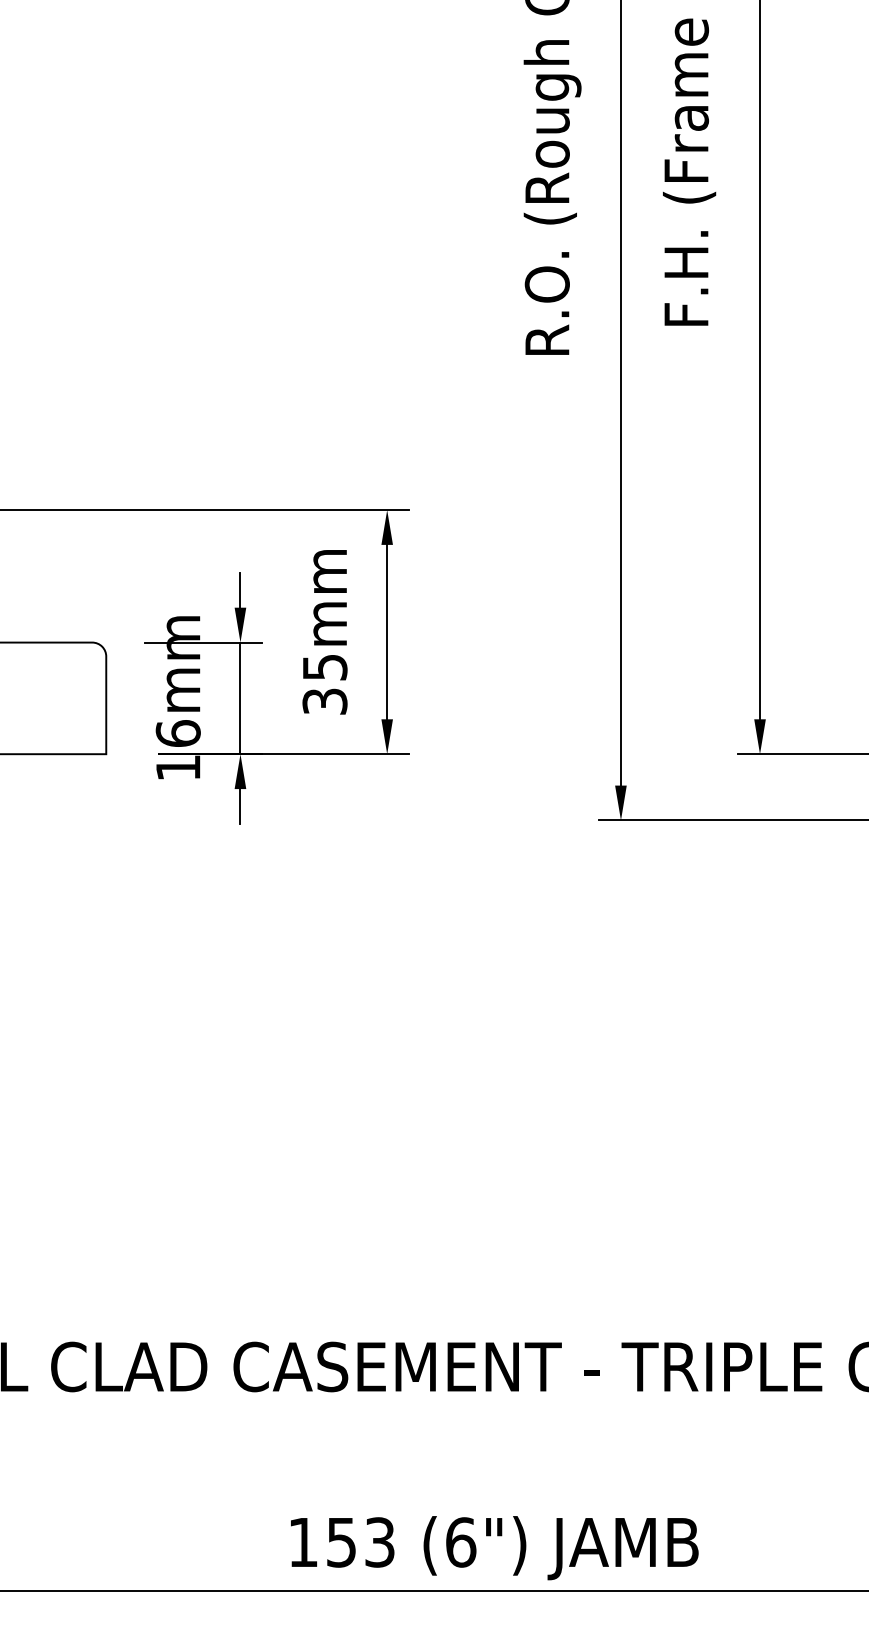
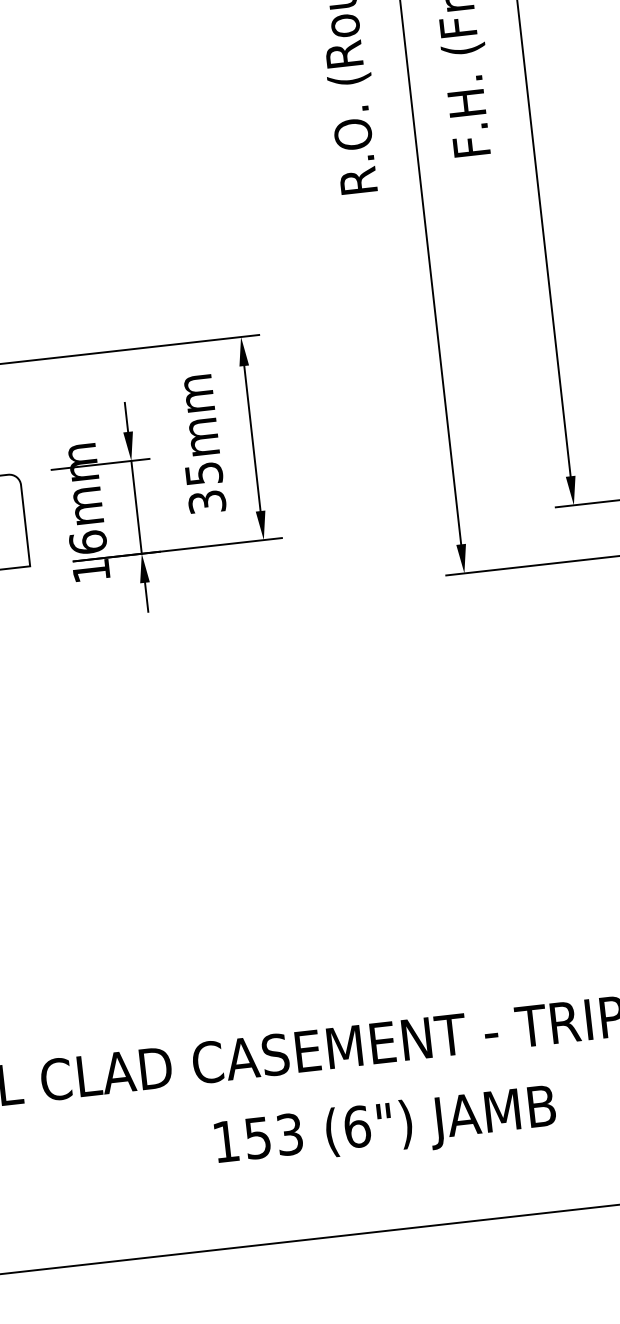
text: (494, 1548) -> (385, 1128), moved

